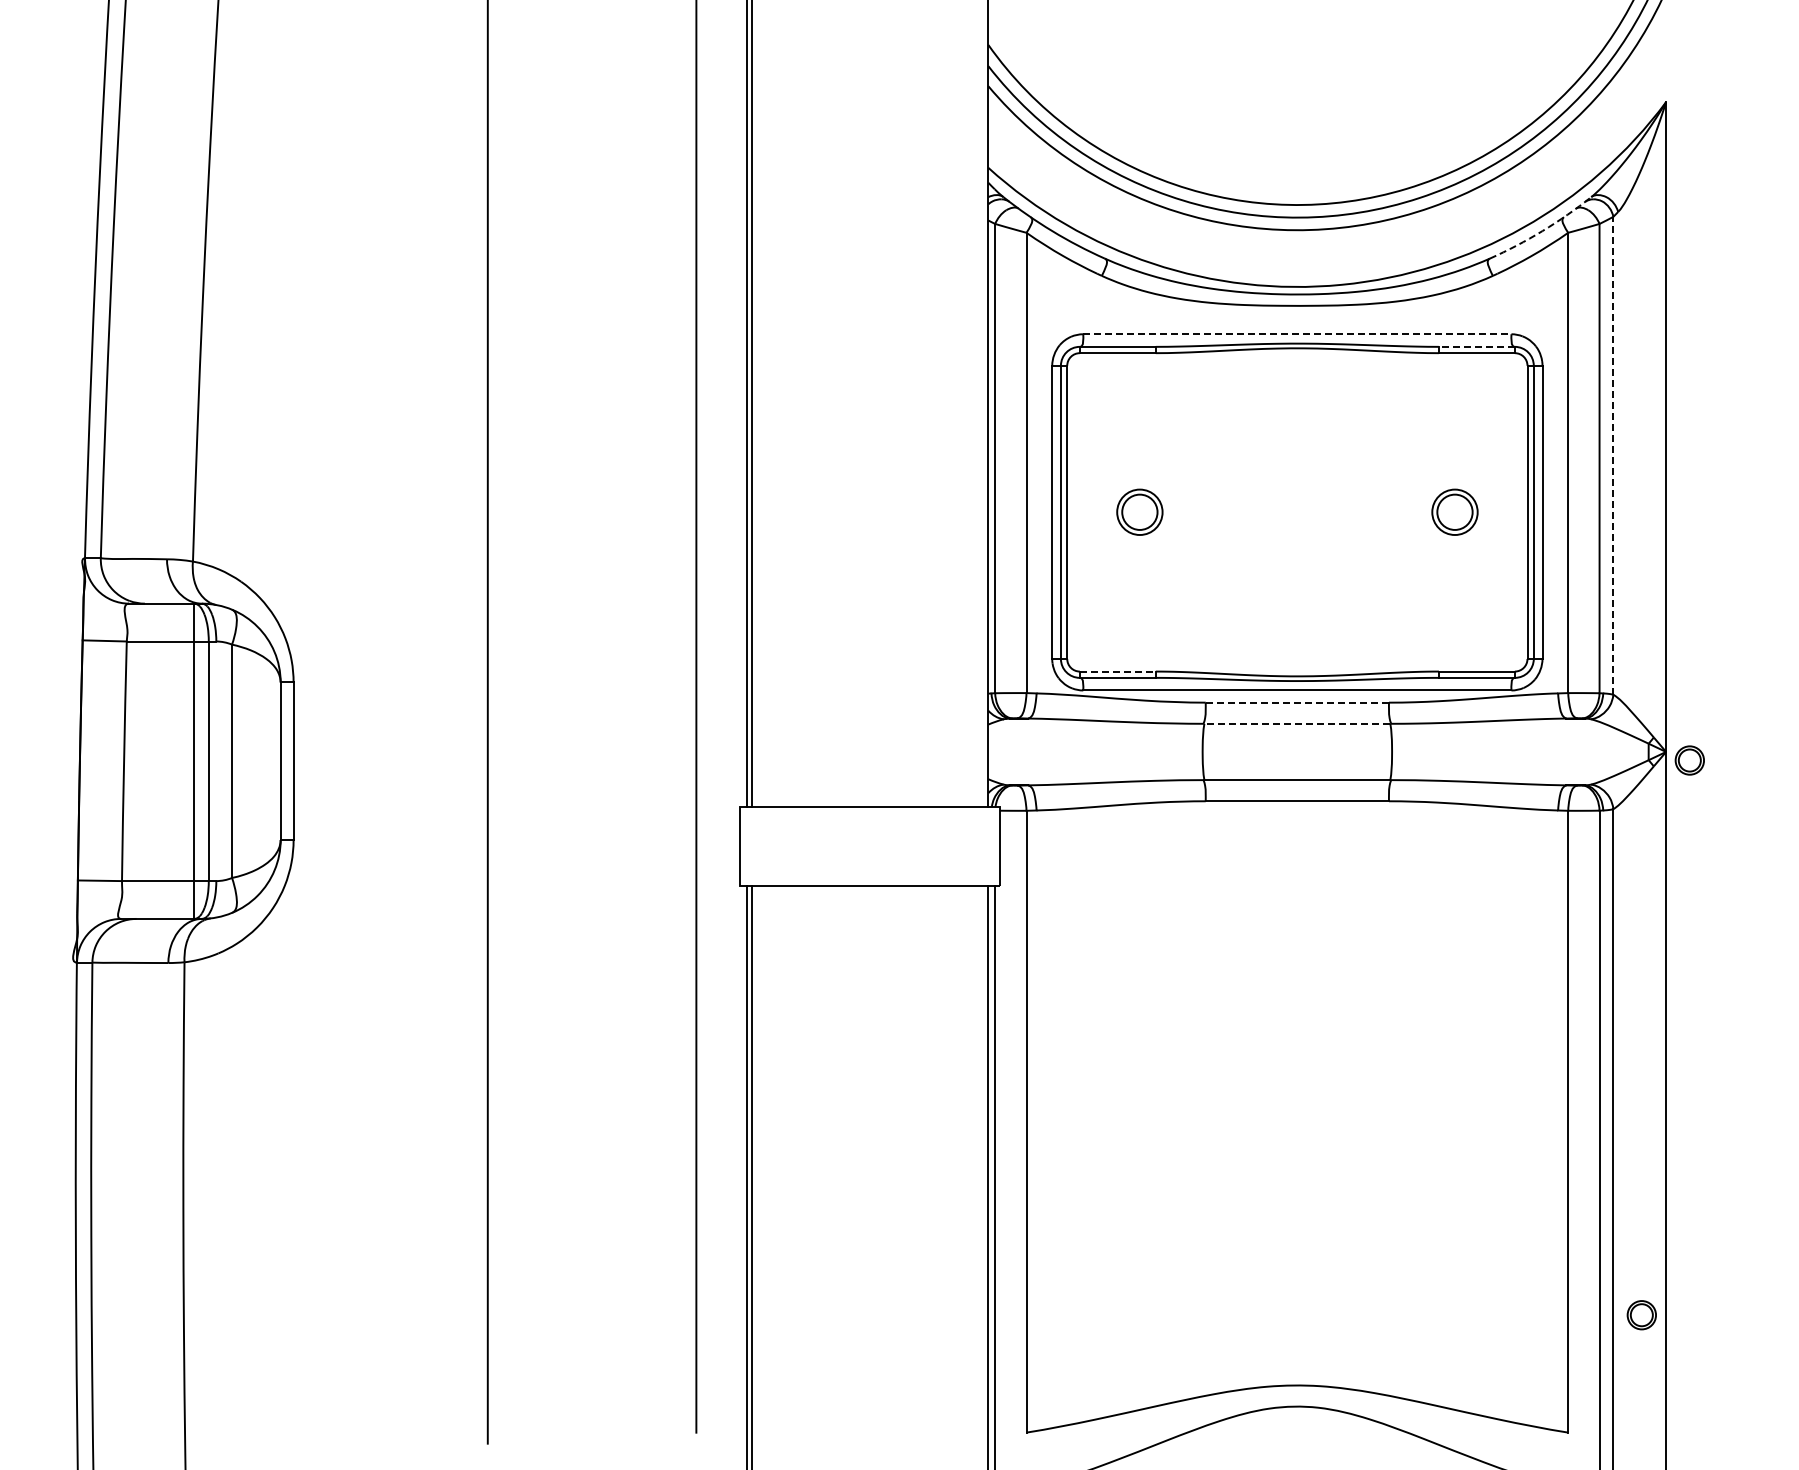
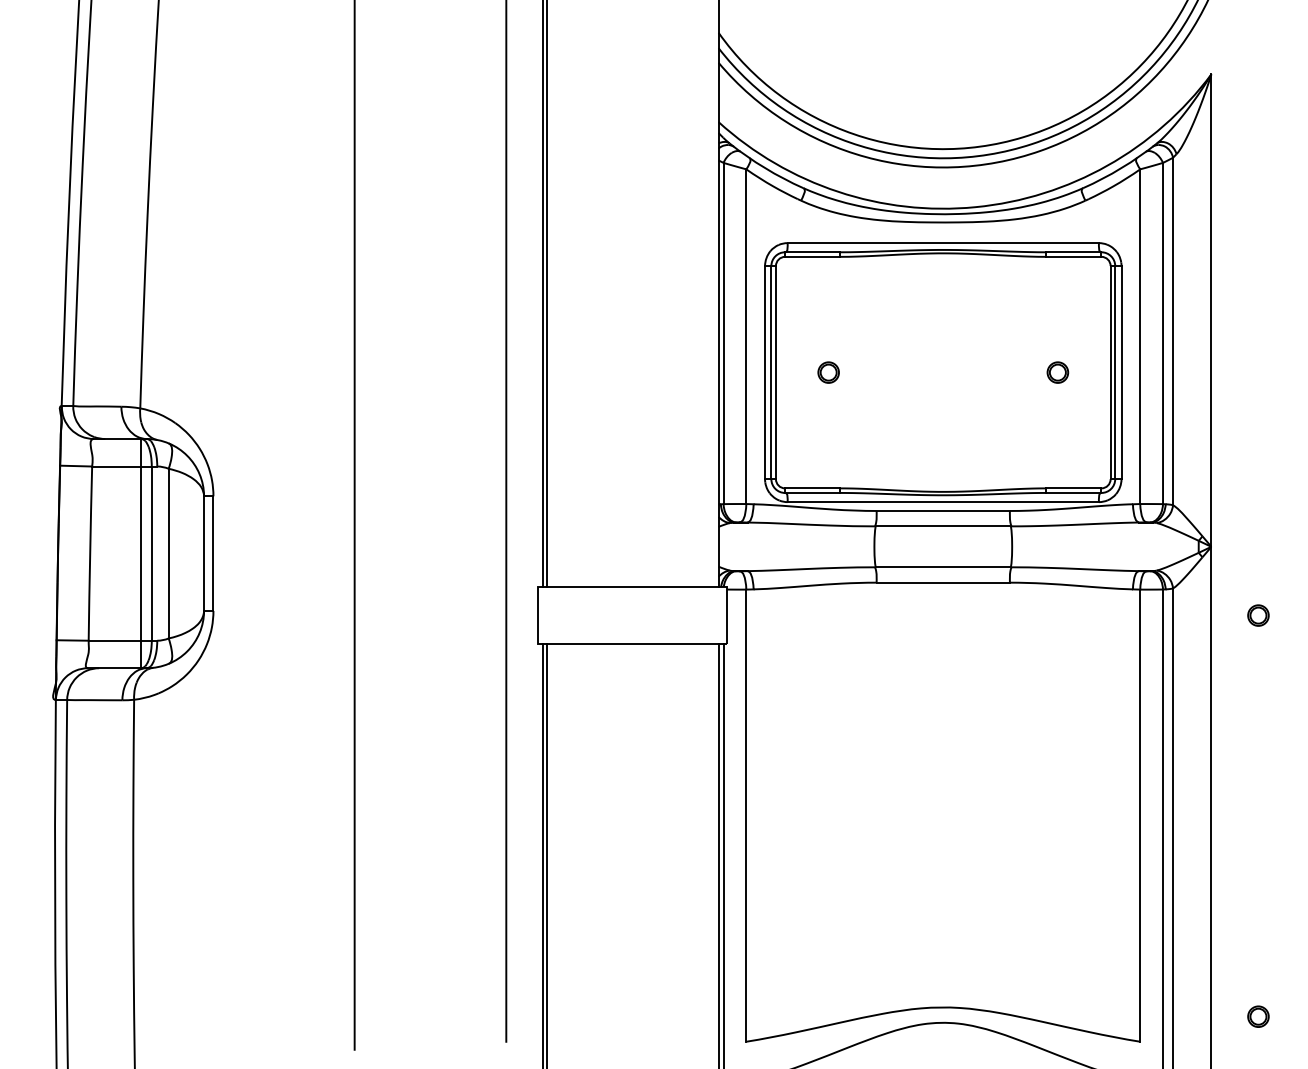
arc: (1542, 231) -> (1121, 168), dashed -> solid
line: (1297, 334) -> (943, 243), dashed -> solid
line: (1476, 346) -> (1073, 252), dashed -> solid
line: (1613, 455) -> (1173, 331), dashed -> solid
part: (1139, 512) -> (828, 372), size x0.62
part: (1454, 512) -> (1057, 372), size x0.62
line: (1117, 671) -> (812, 488), dashed -> solid
line: (1297, 702) -> (943, 510), dashed -> solid
line: (1297, 723) -> (943, 526), dashed -> solid
part: (1689, 760) -> (1258, 615), moved
part: (1641, 1315) -> (1258, 1016), moved

